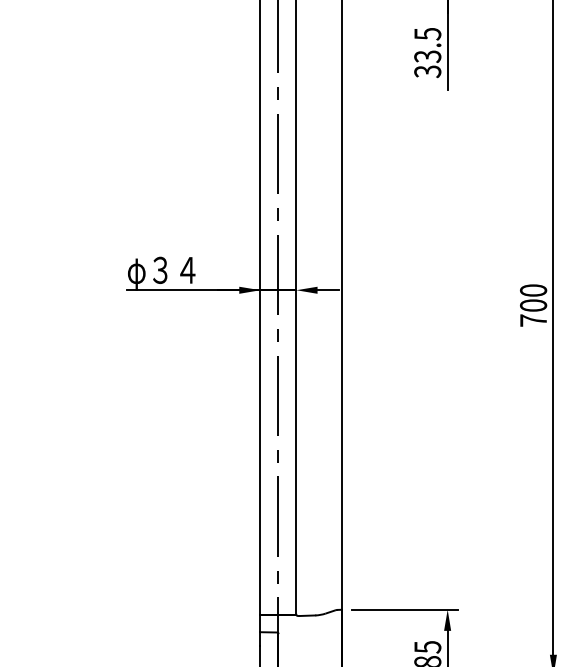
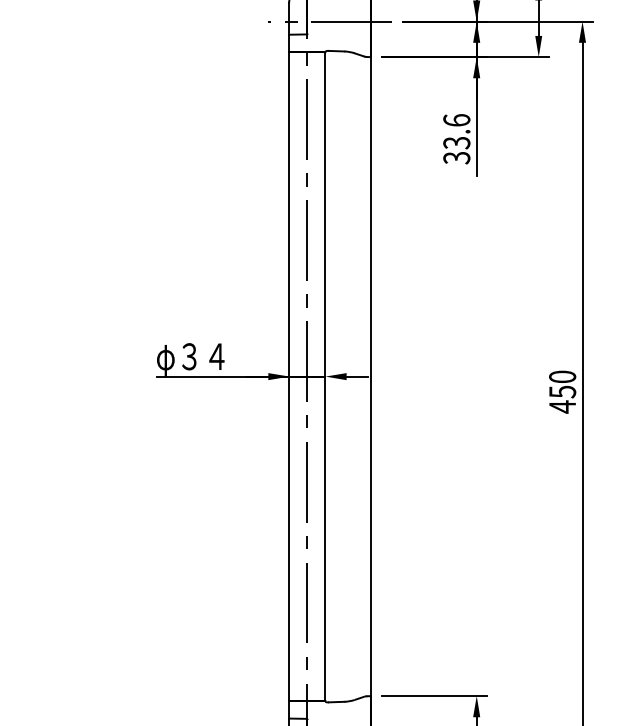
text: (427, 34) -> (456, 120), 33.5 -> 33.6
text: (533, 313) -> (562, 399), 700 -> 450

